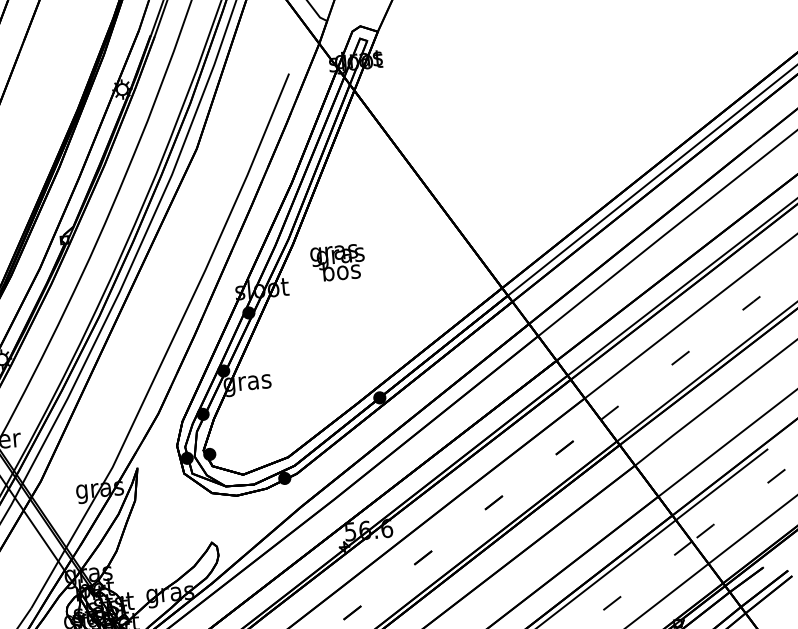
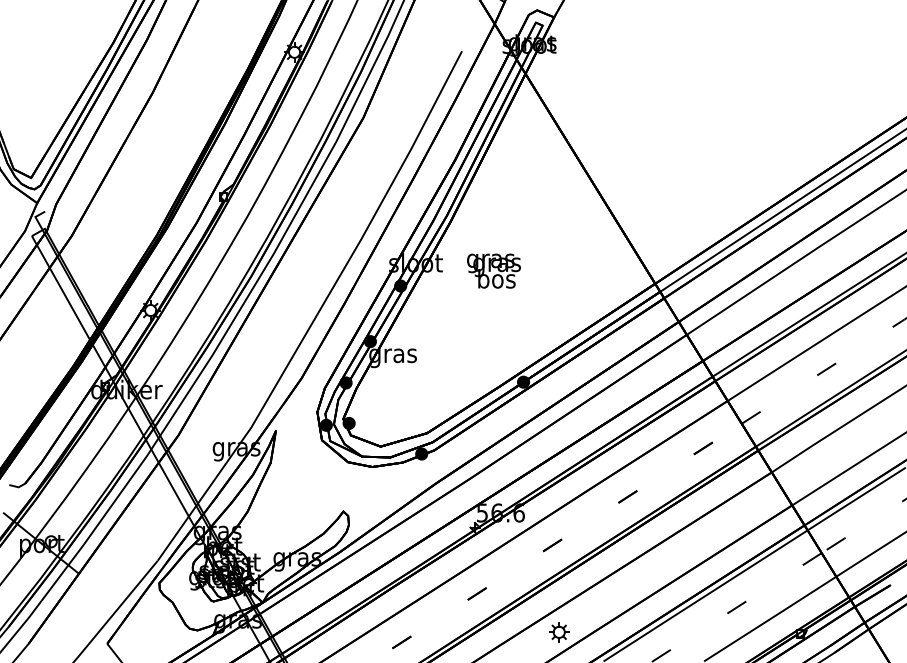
text: (337, 262) -> (493, 270), moved

